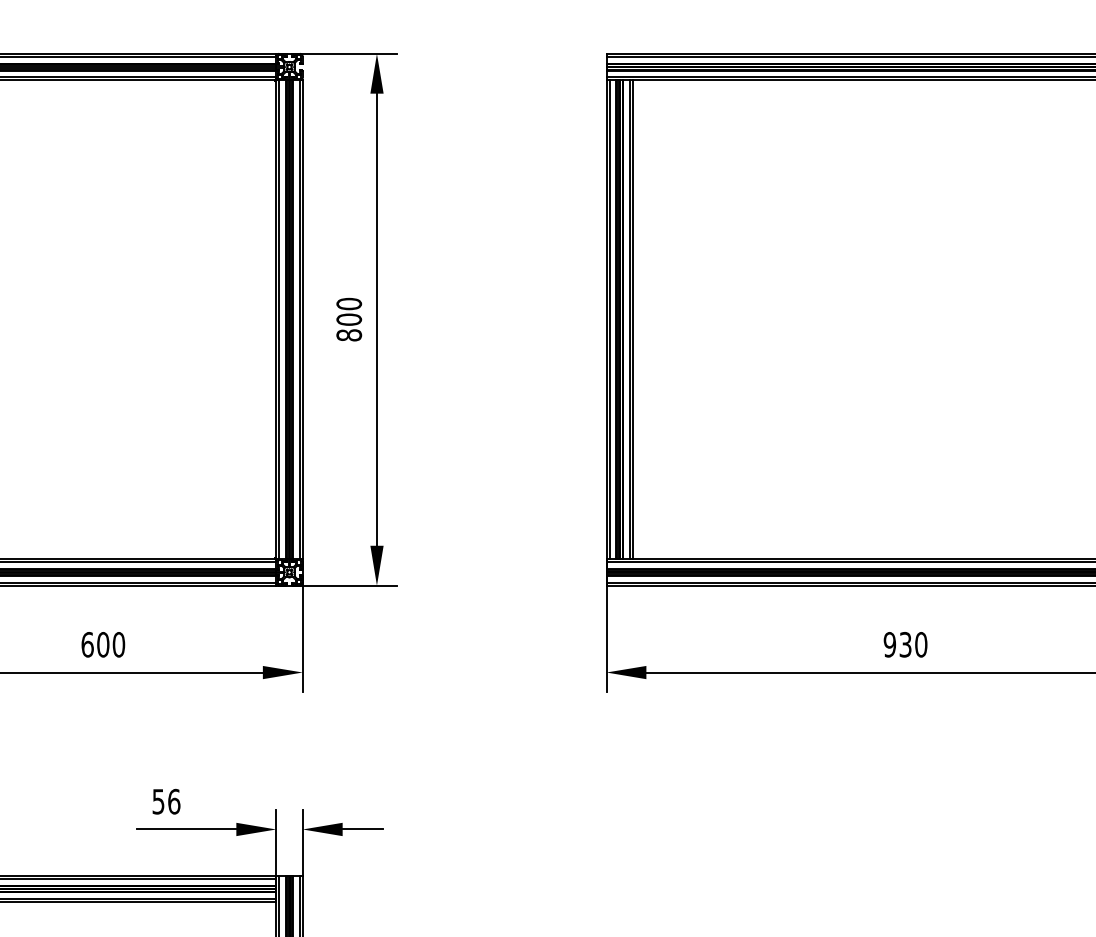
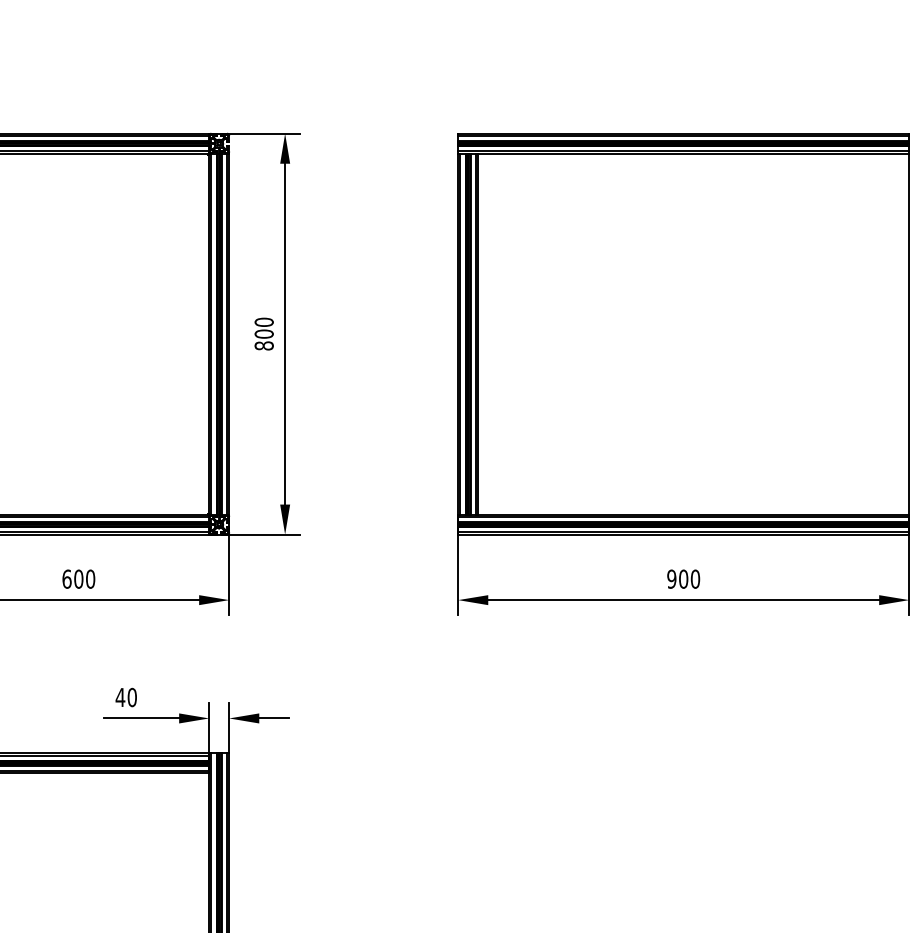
text: (905, 643) -> (683, 578), 930 -> 900
text: (165, 801) -> (125, 697), 56 -> 40

